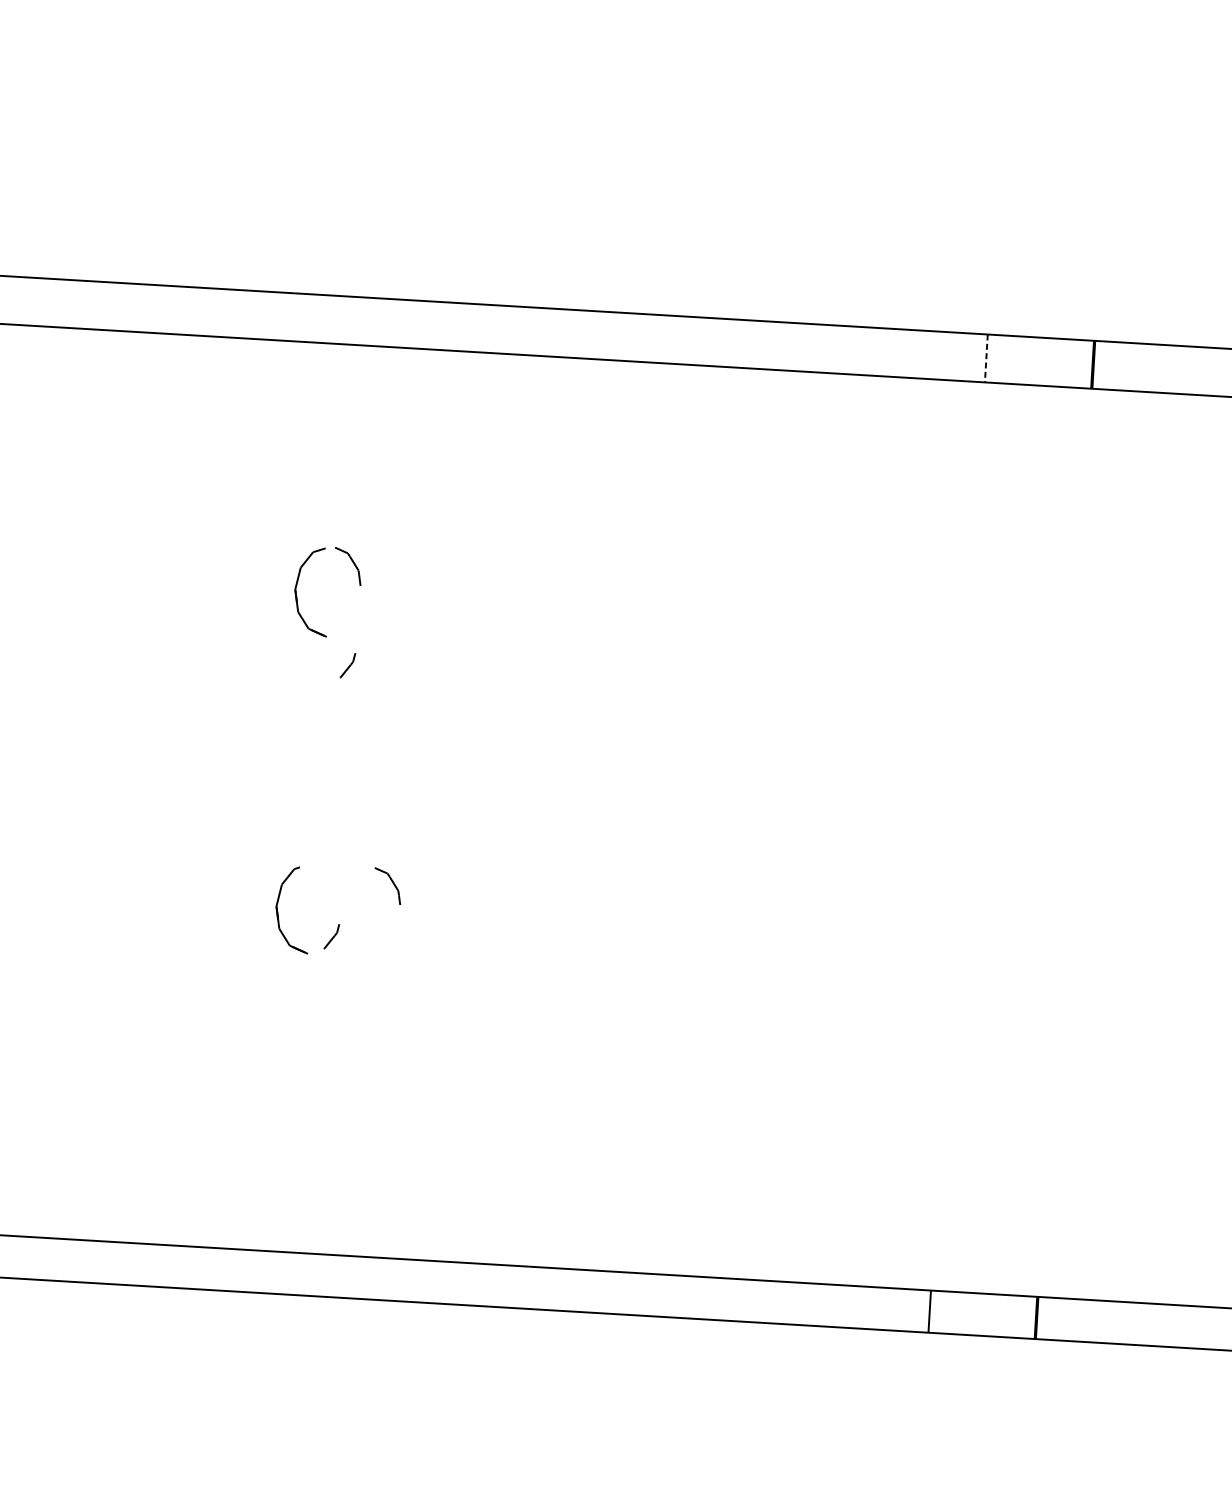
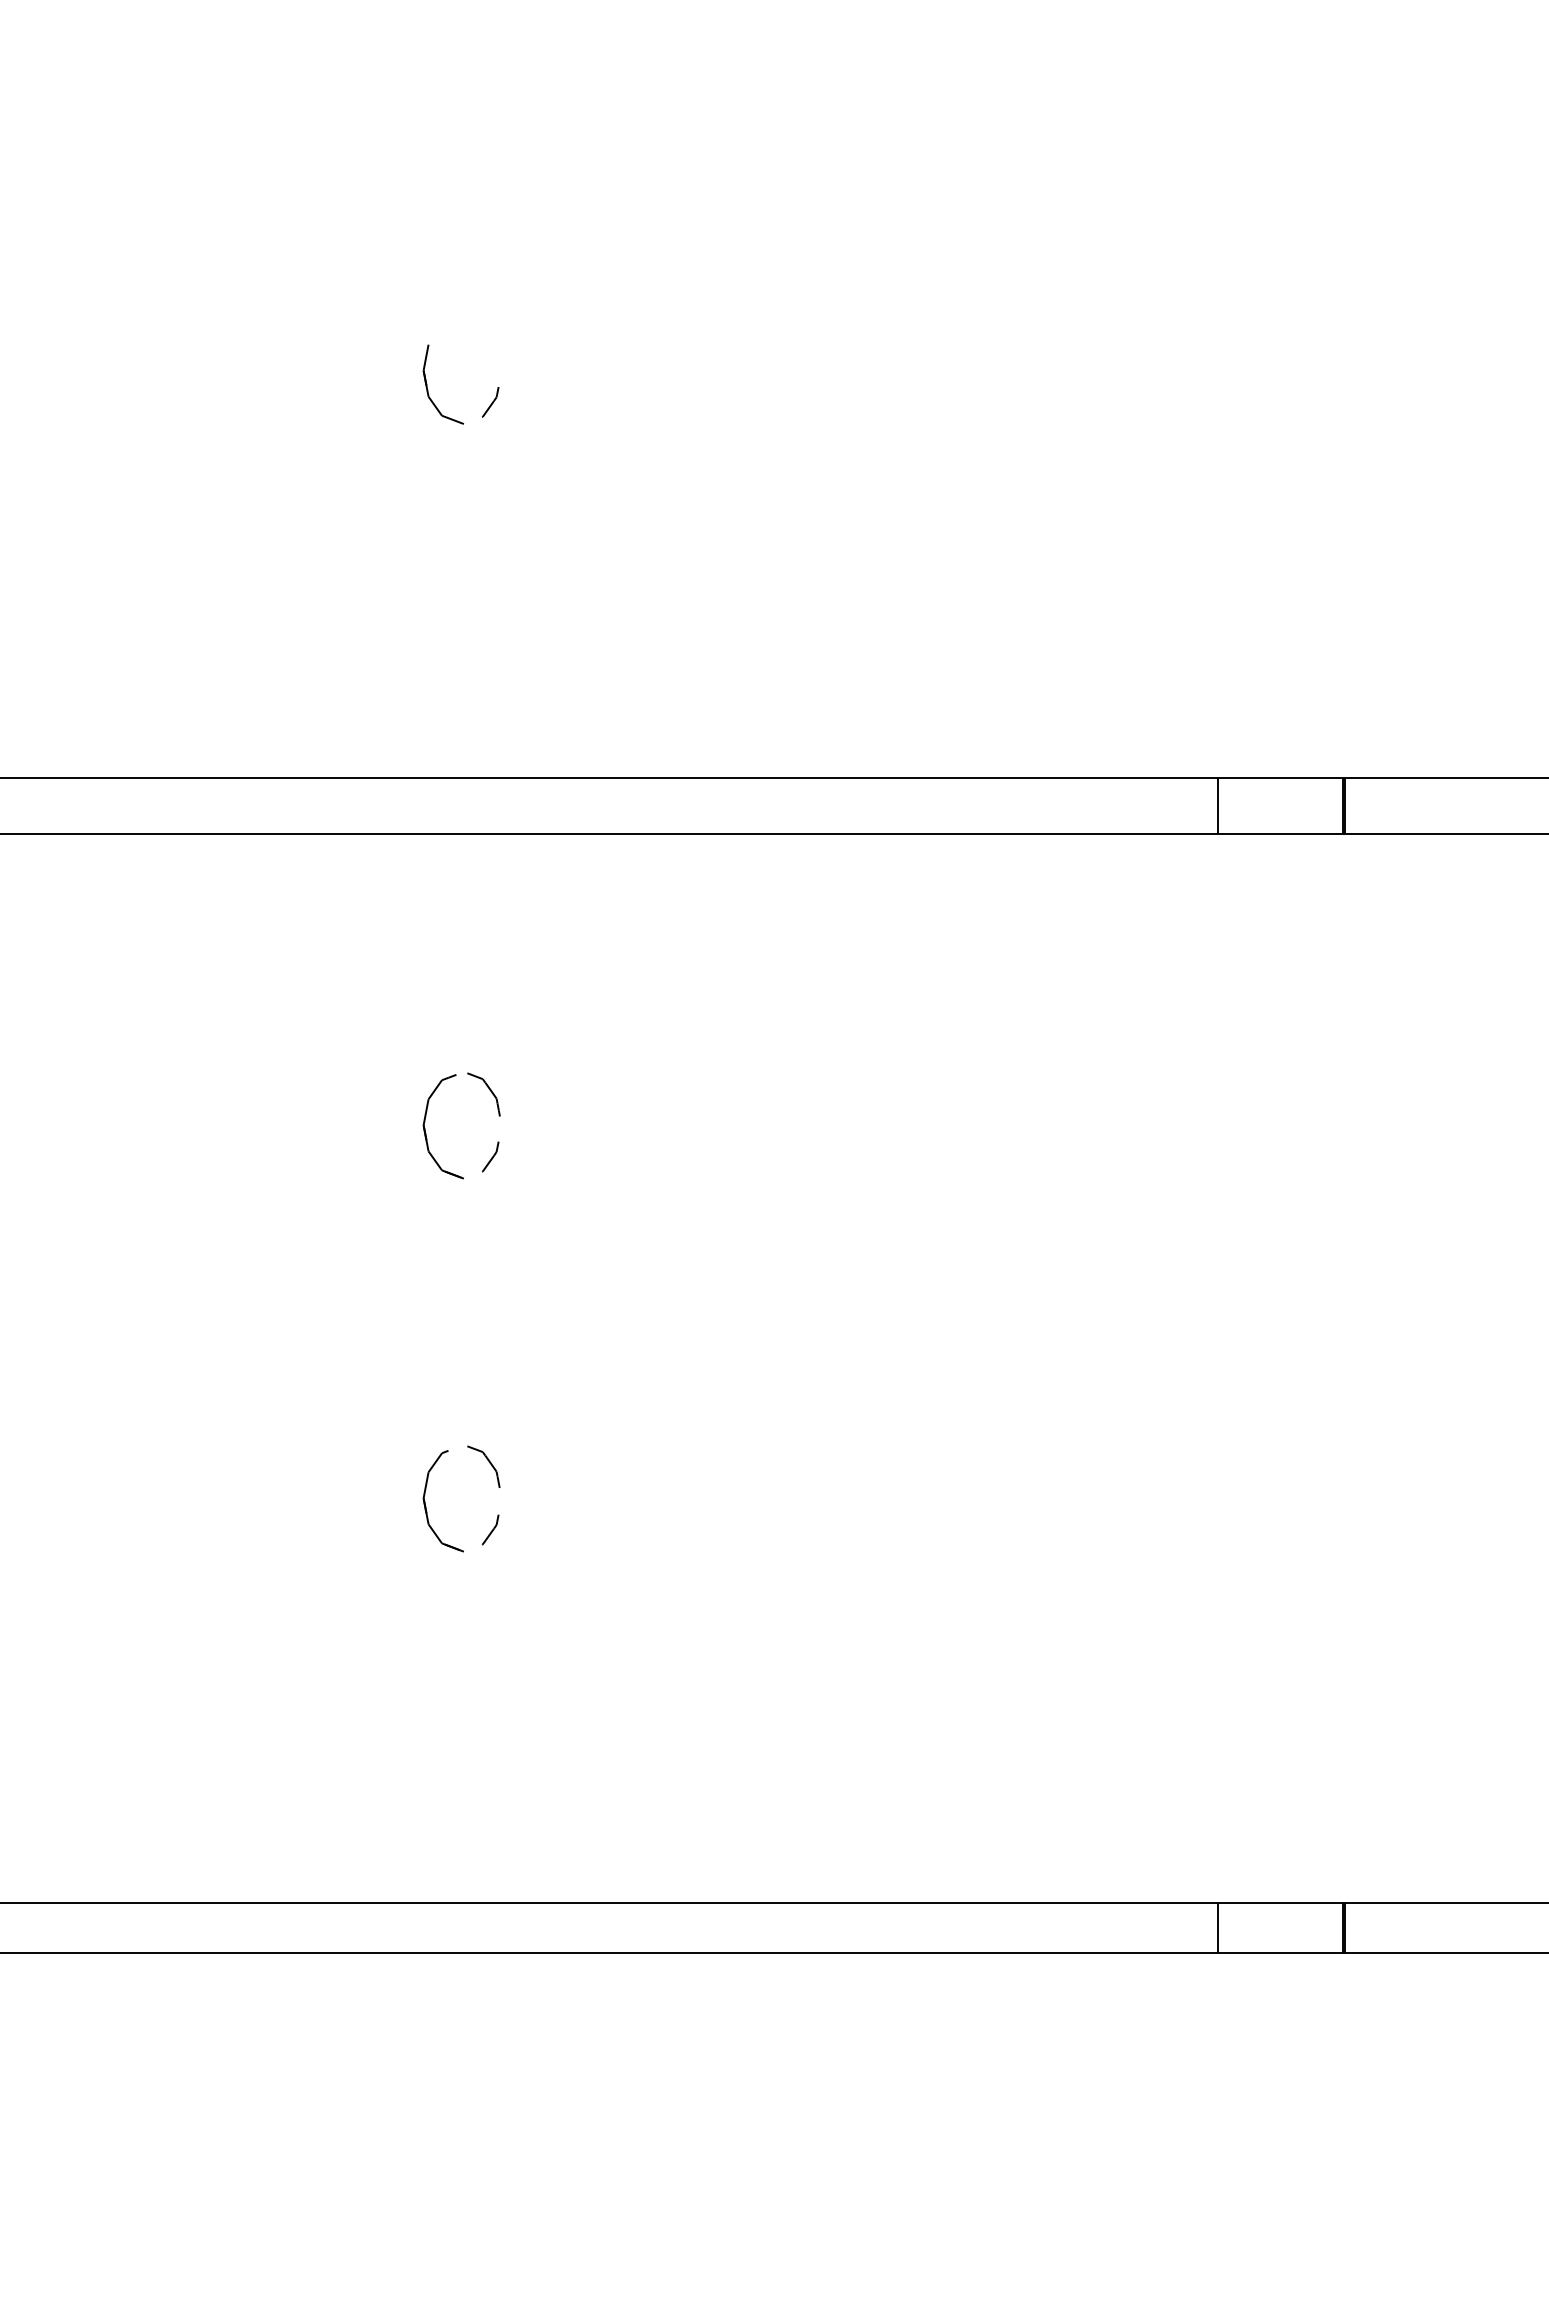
line: (986, 358) -> (1218, 806), dashed -> solid
part: (347, 665) -> (490, 1156), moved
part: (392, 883) -> (489, 1463), moved

